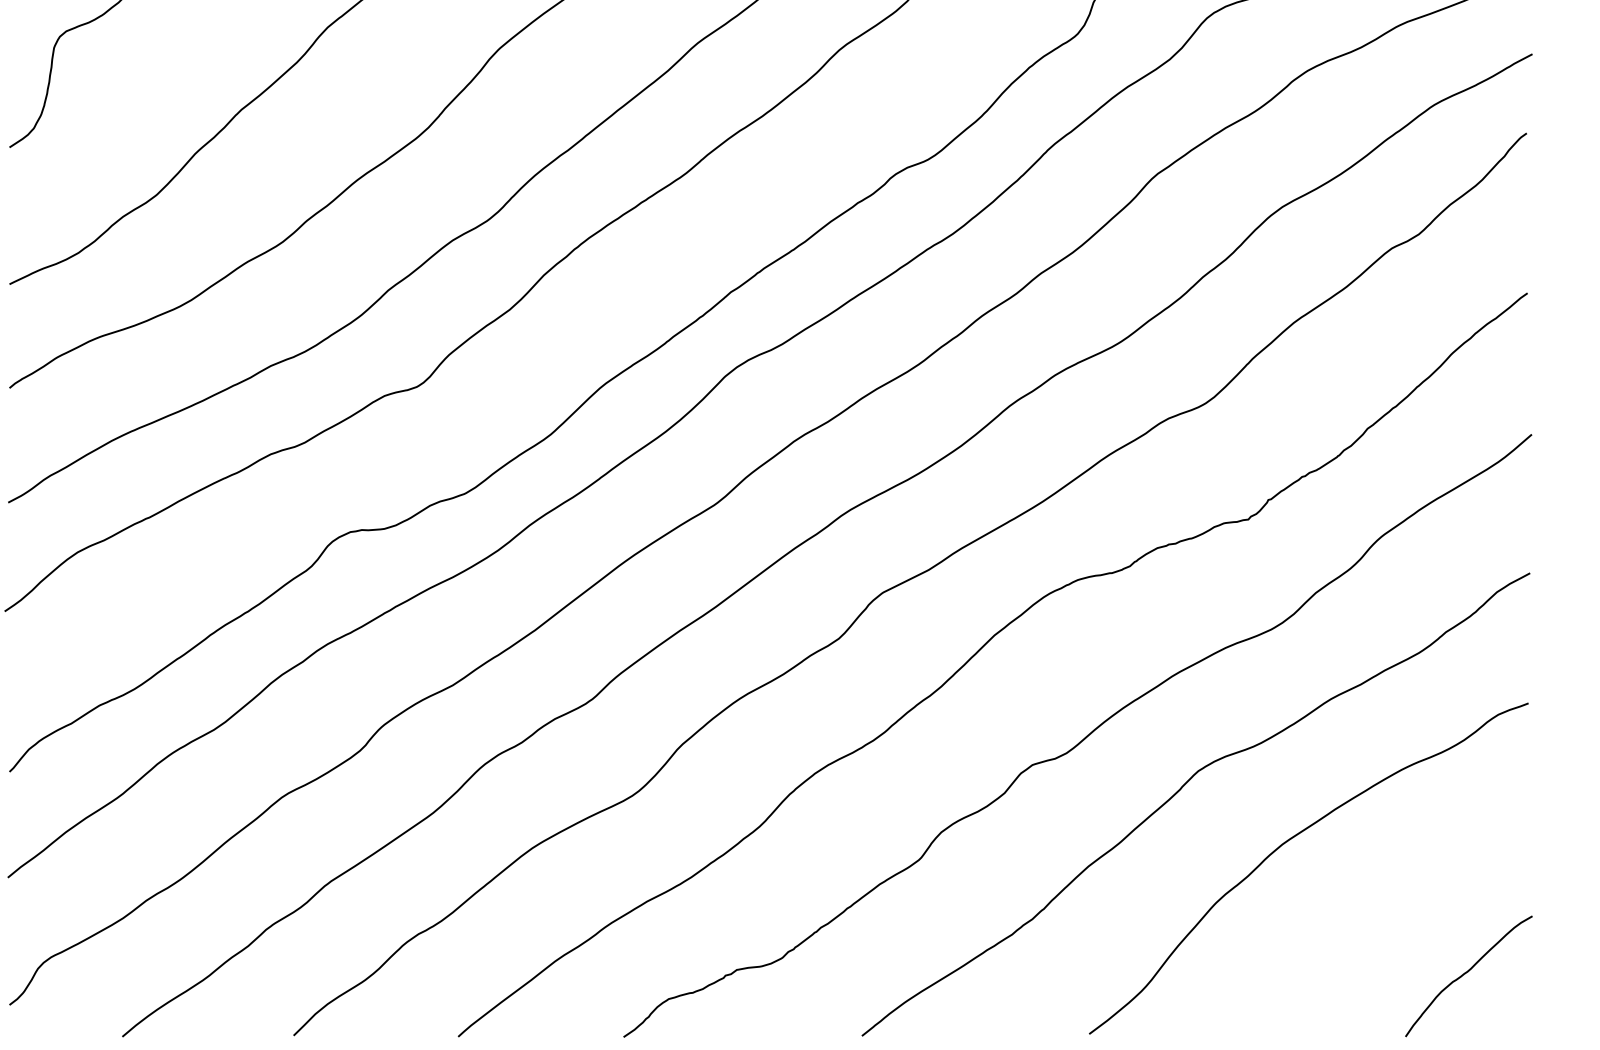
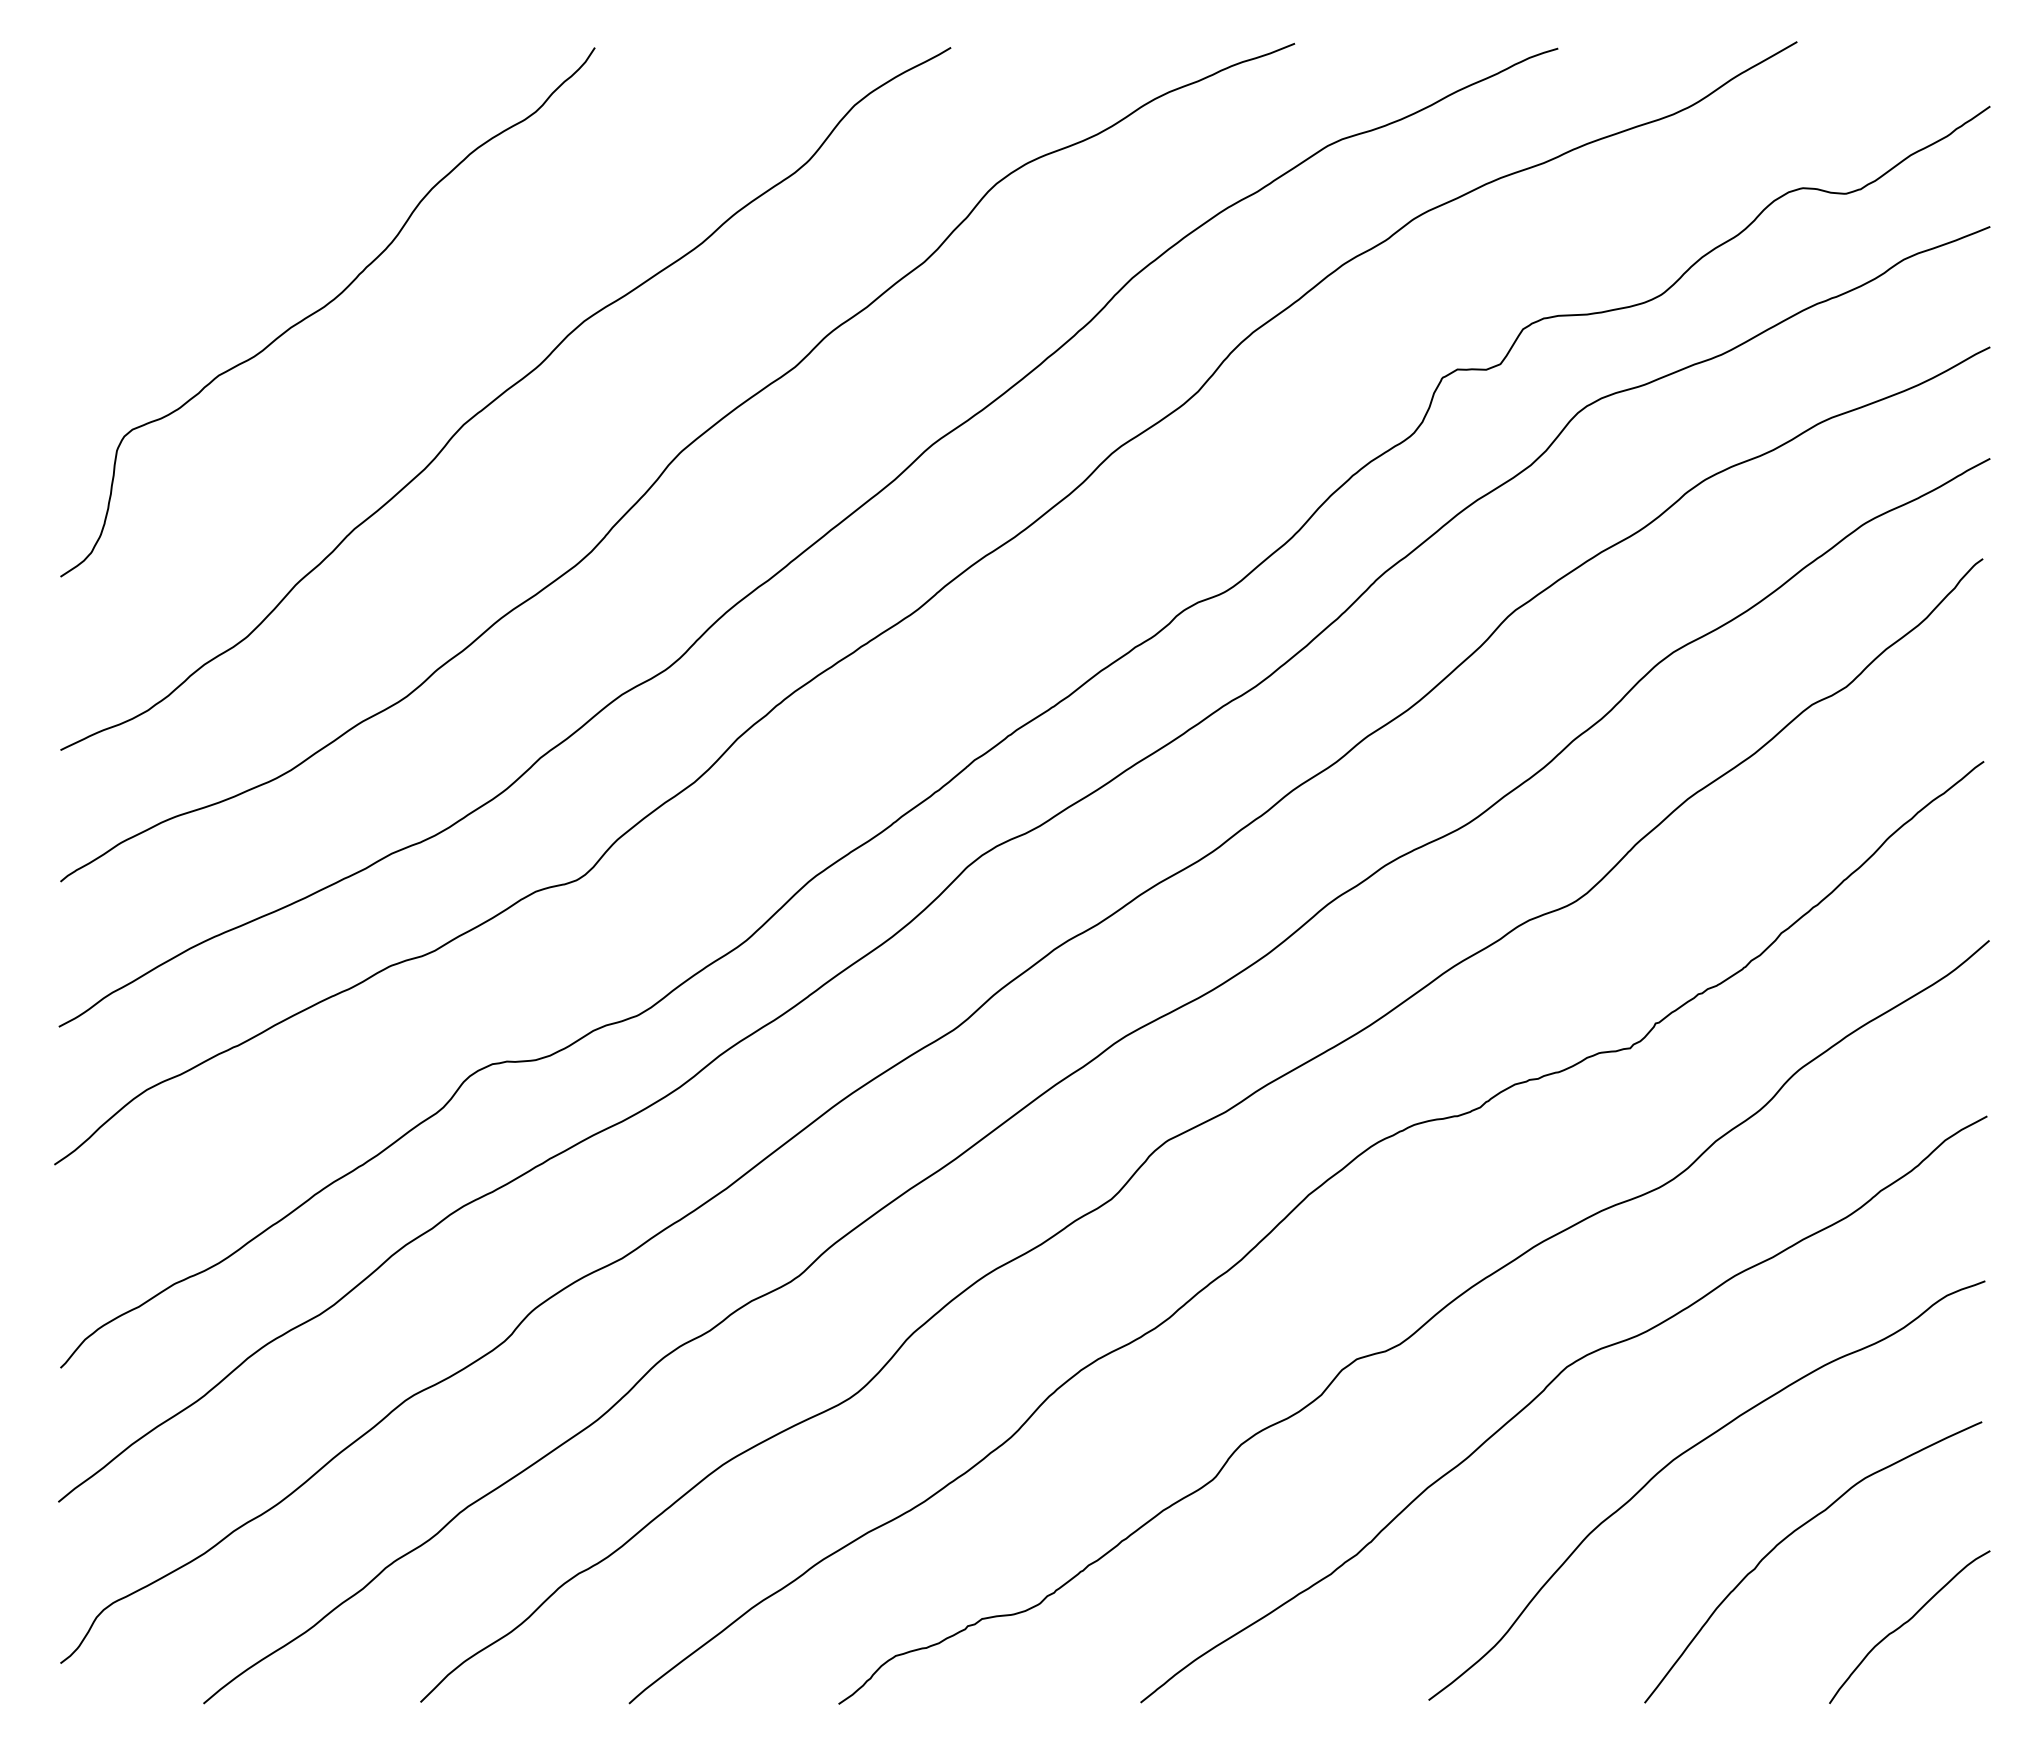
curve: (1377, 902) -> (1793, 1533), added

